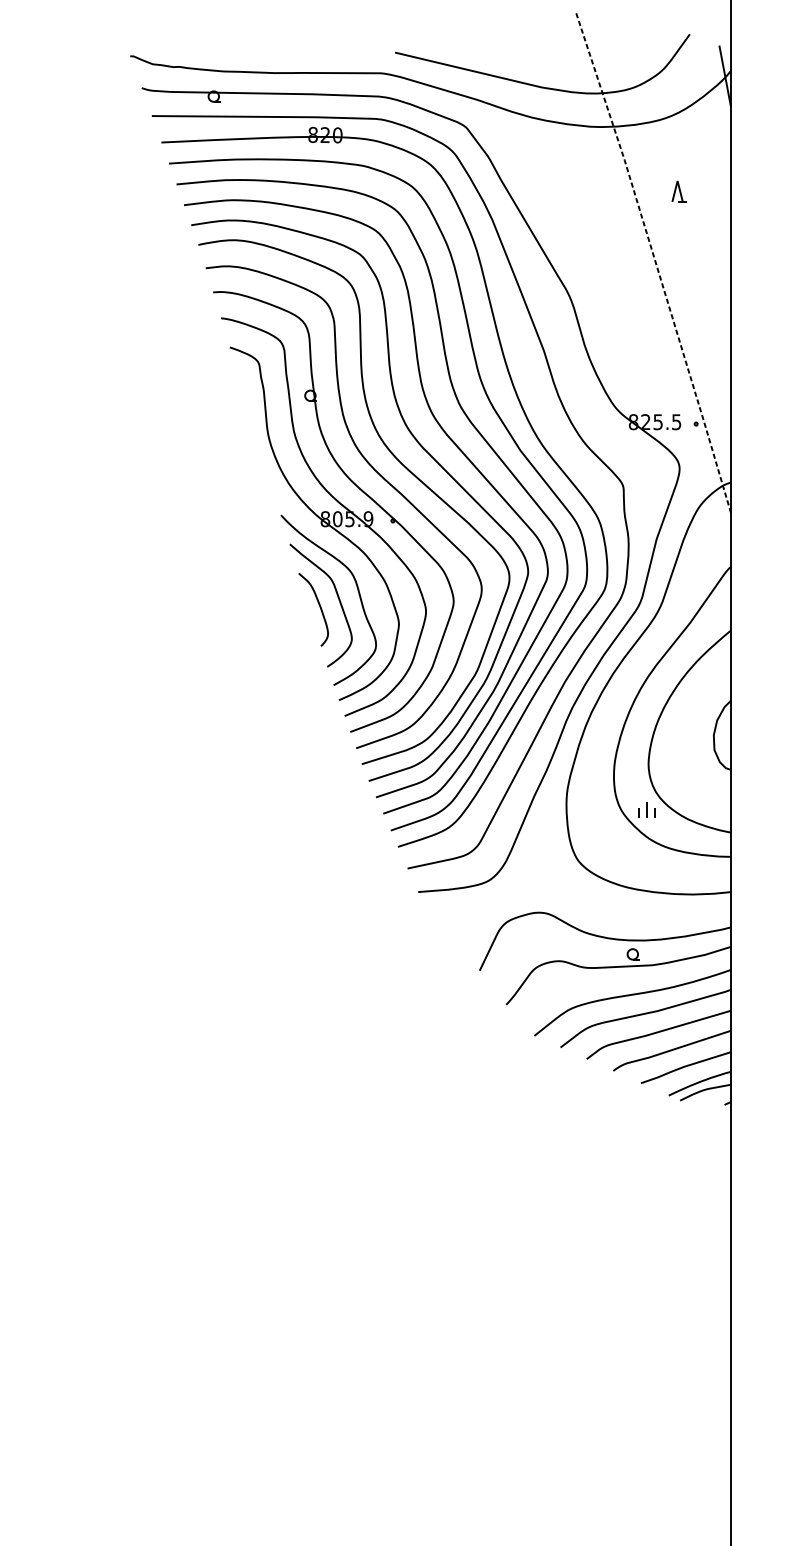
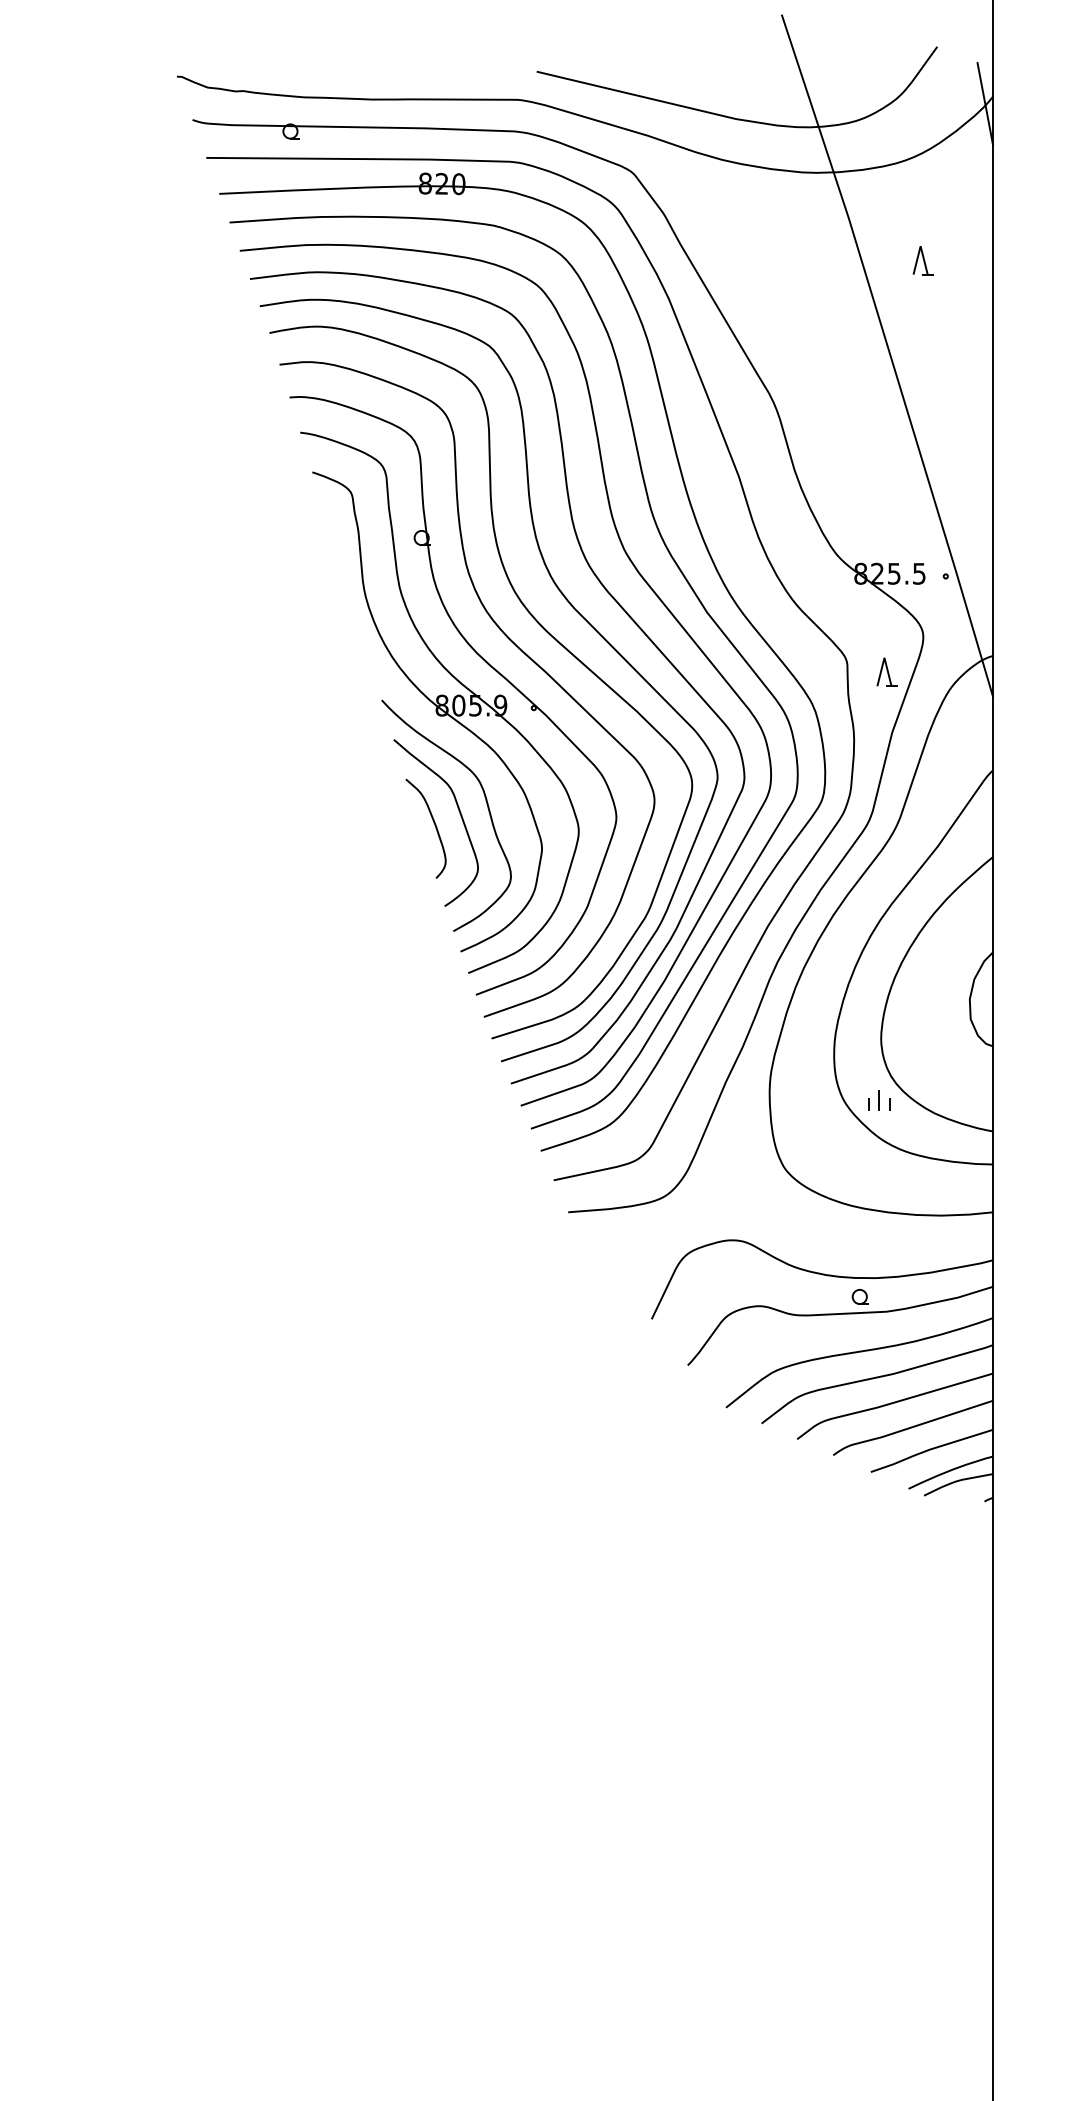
line: (655, 261) -> (890, 355), dashed -> solid
part: (652, 494) -> (886, 671), added

